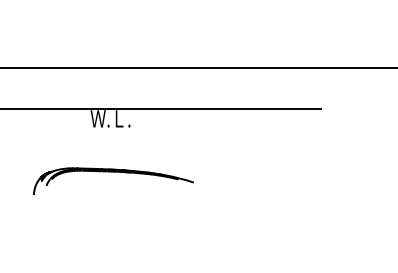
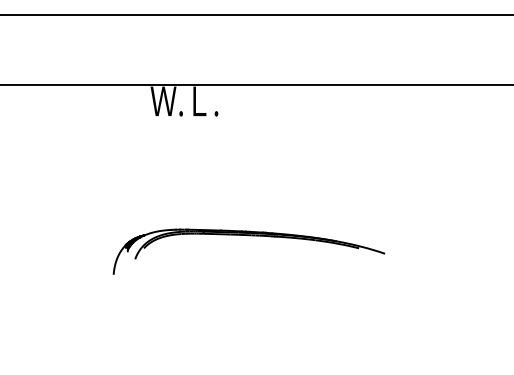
part: (113, 172) -> (248, 236), moved

